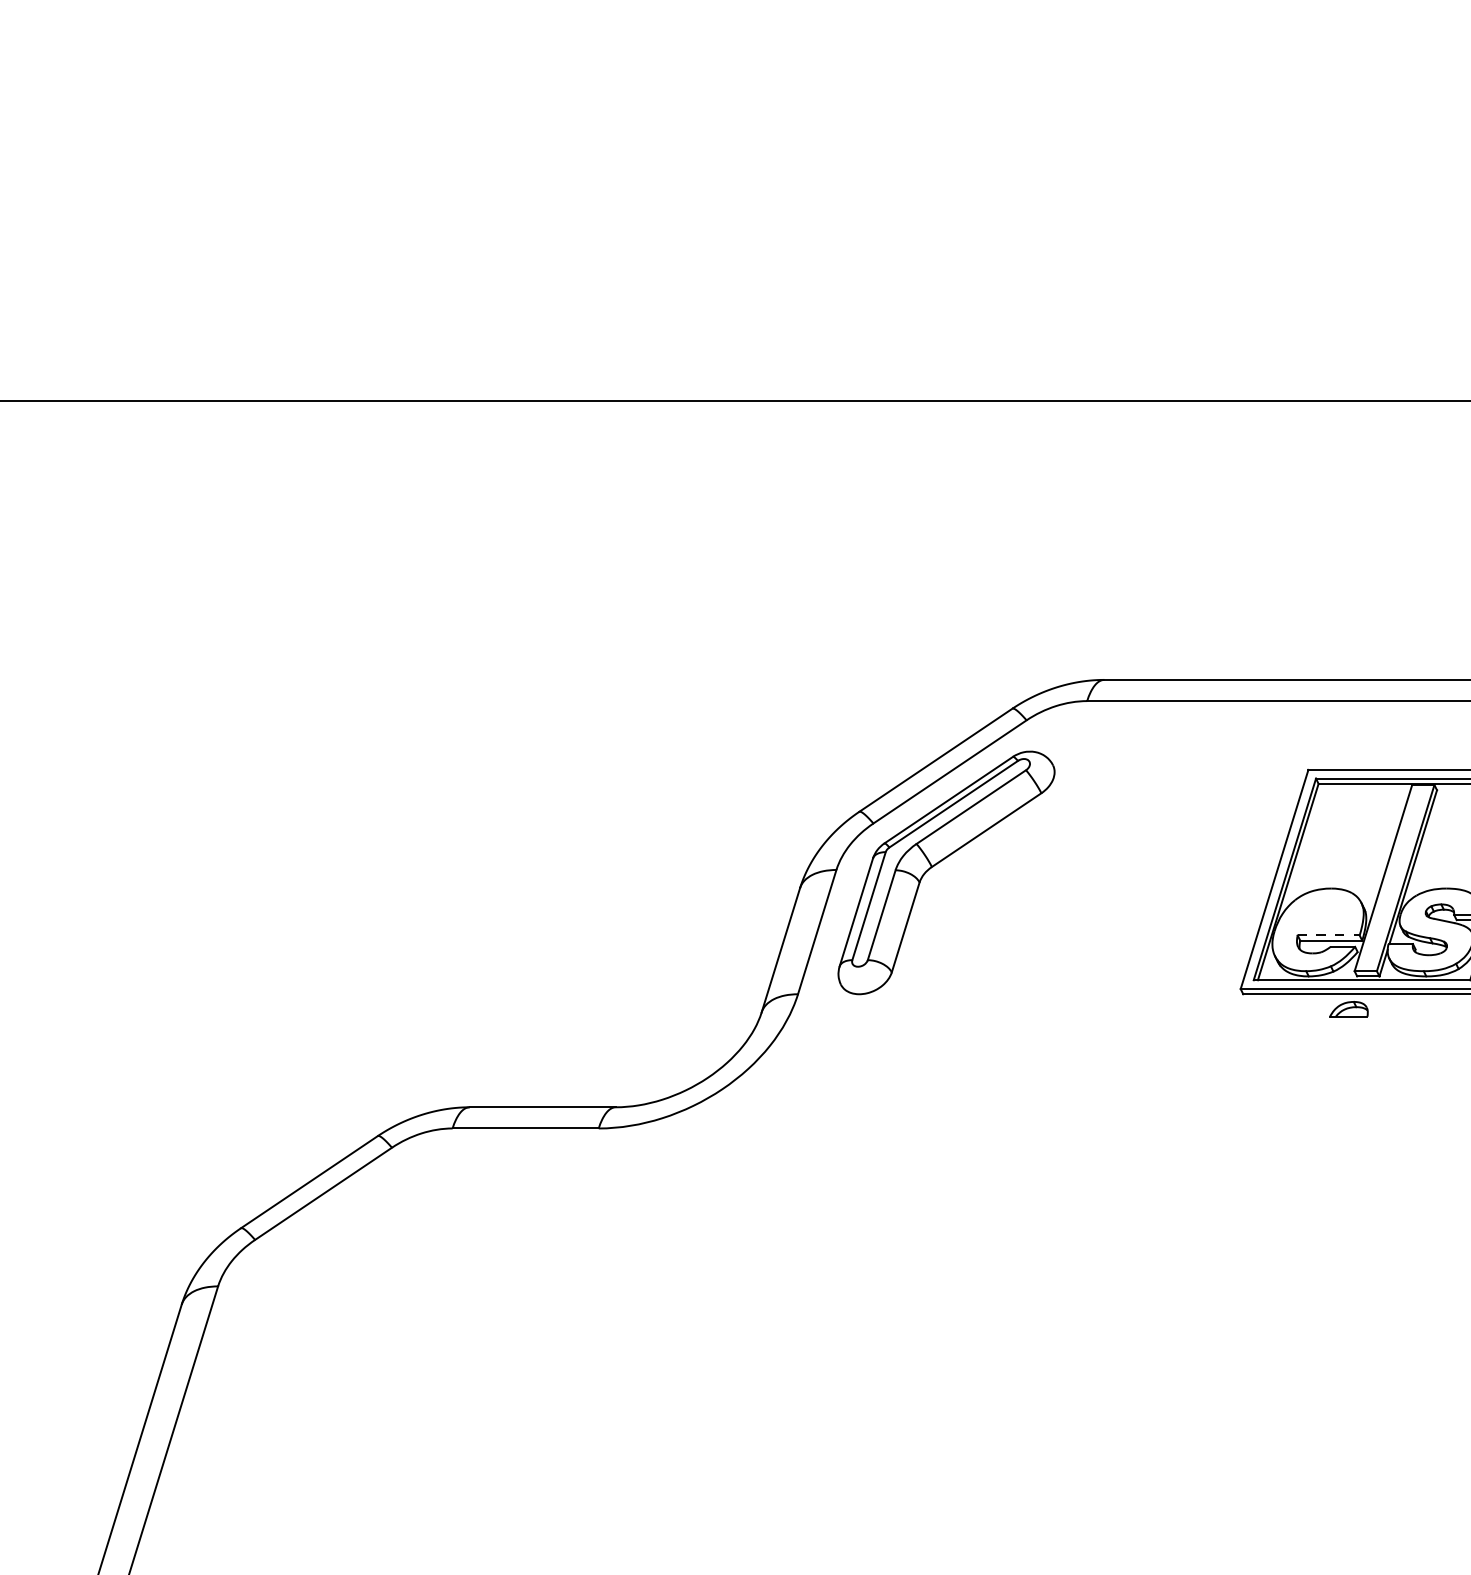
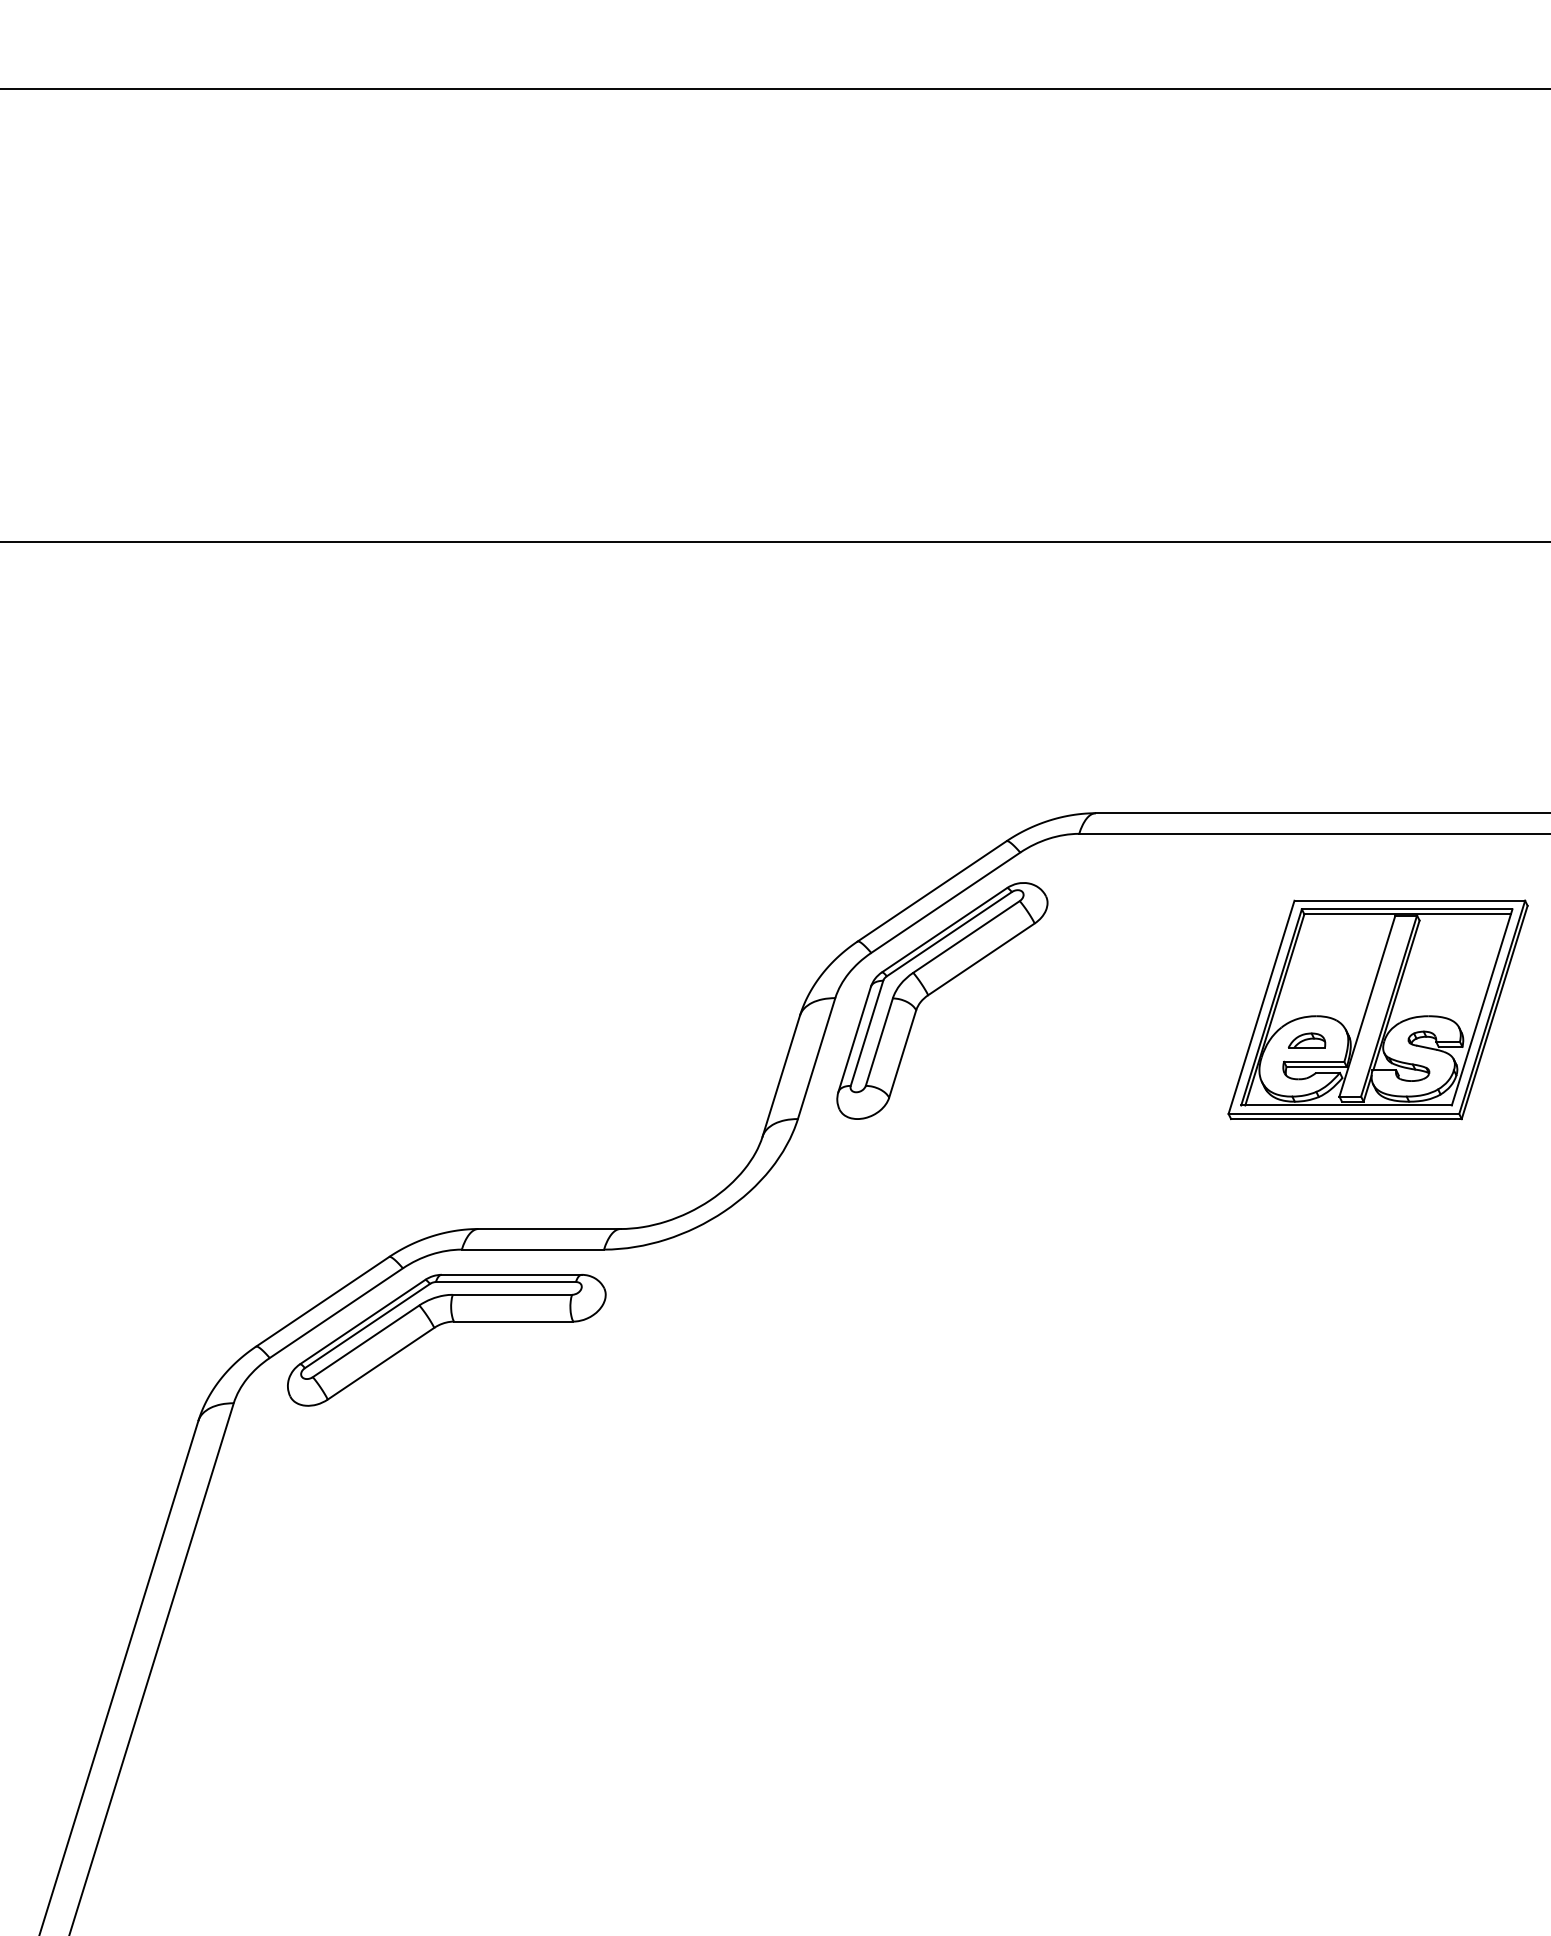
line: (1329, 935) -> (1314, 1061), dashed -> solid
part: (1348, 1009) -> (1306, 1040), moved
part: (431, 1206) -> (441, 1325), added

